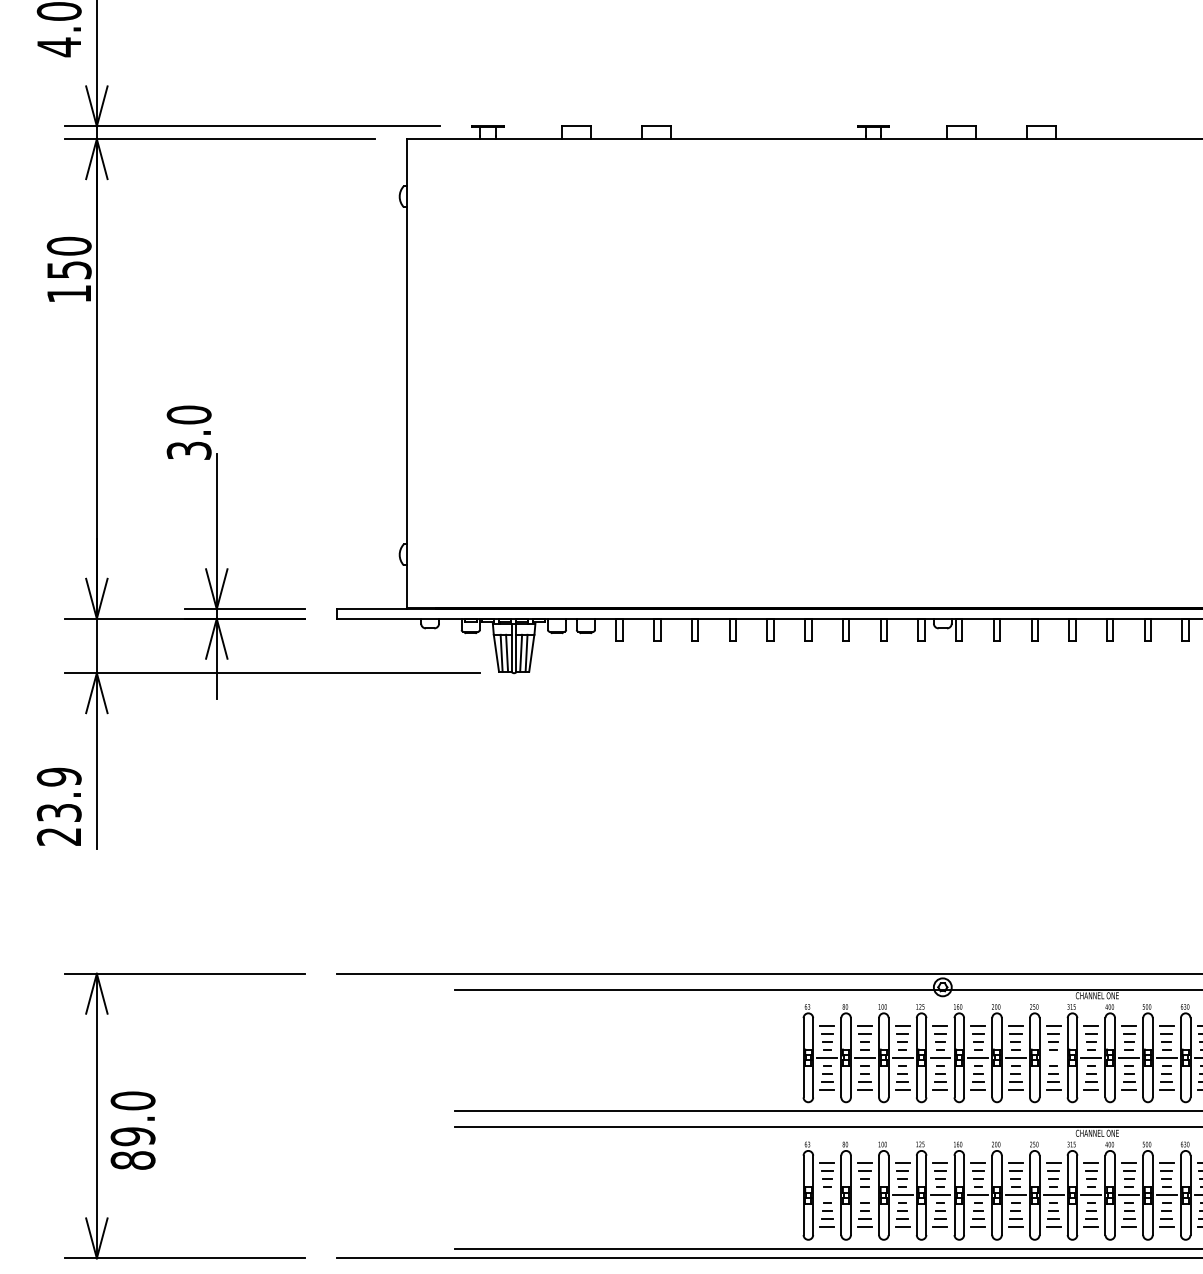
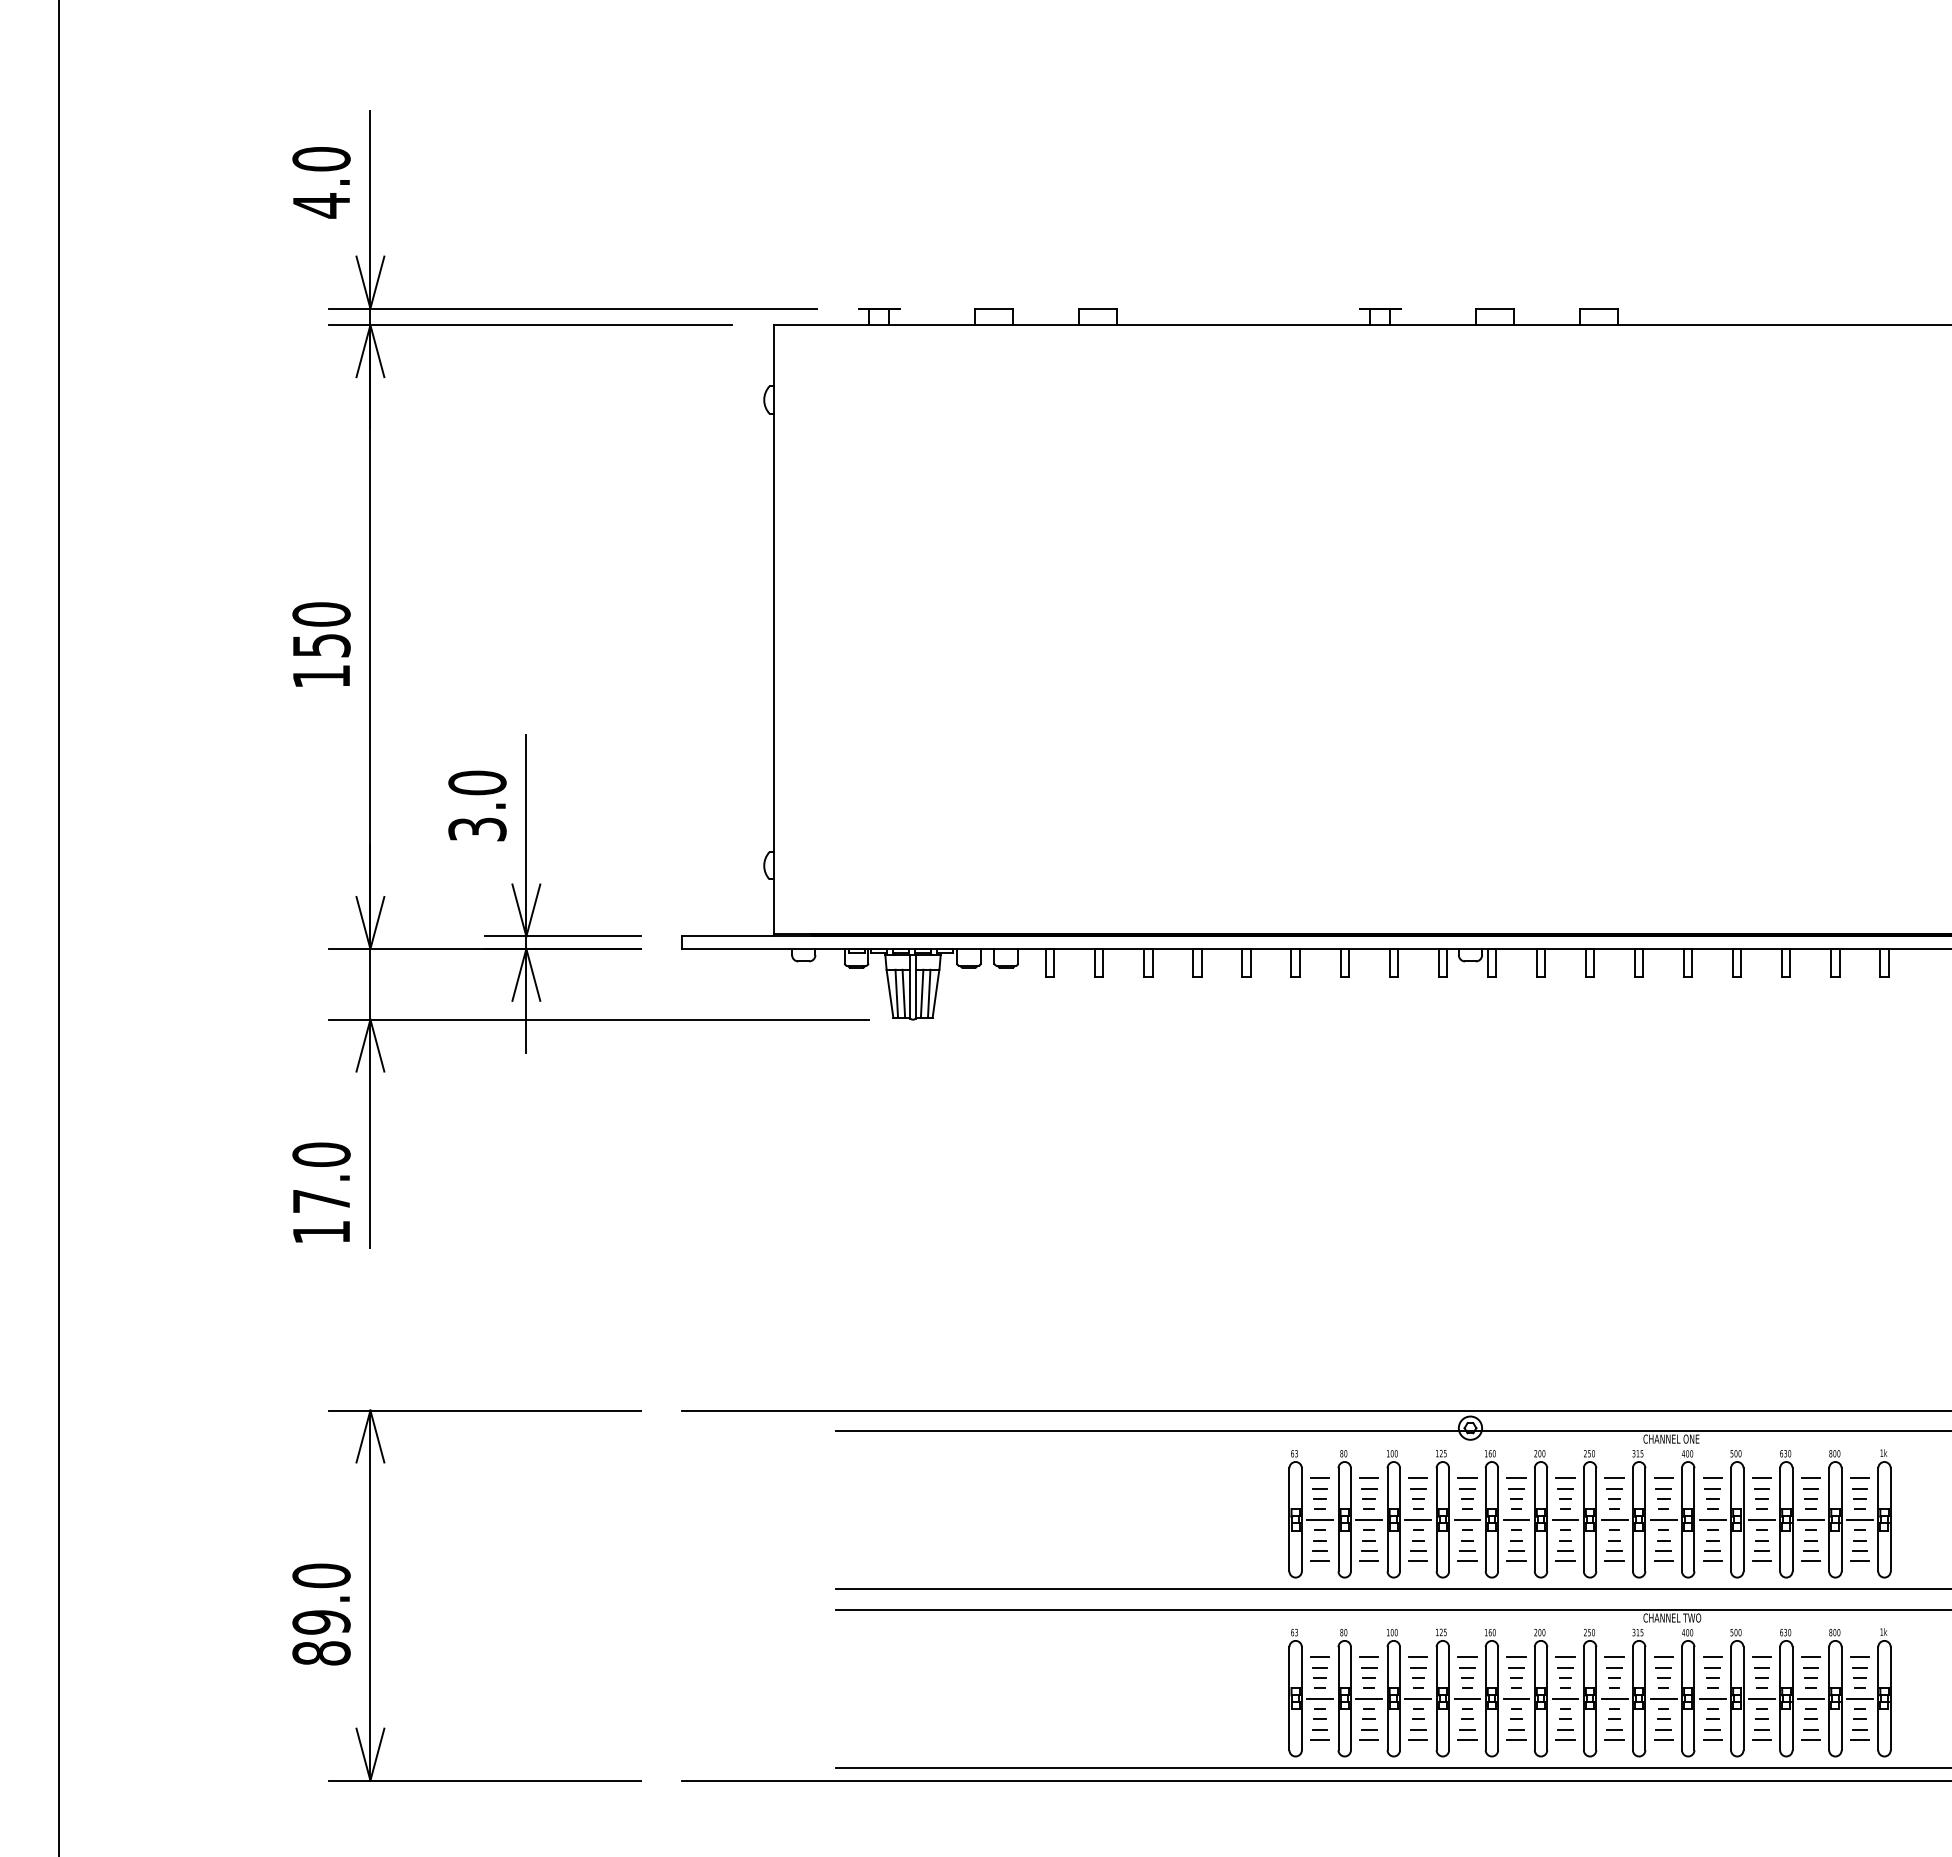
text: (69, 269) -> (321, 644), moved
text: (189, 432) -> (477, 805), moved
text: (59, 806) -> (321, 1193), 23.9 -> 17.0
line: (1053, 1057) -> (1614, 1519), added
text: (133, 1130) -> (321, 1614), moved
text: (1113, 1132) -> (1692, 1617), CHANNEL ONE -> CHANNEL TWO
line: (827, 1195) -> (1320, 1698), added
line: (865, 1195) -> (1369, 1698), added

